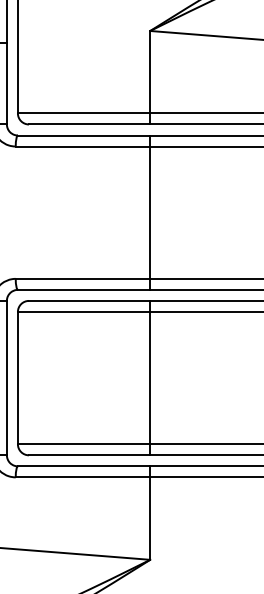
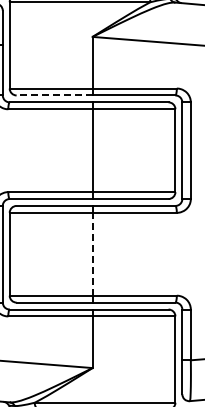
line: (89, 124) -> (54, 95), solid -> dashed
line: (150, 376) -> (92, 253), solid -> dashed

